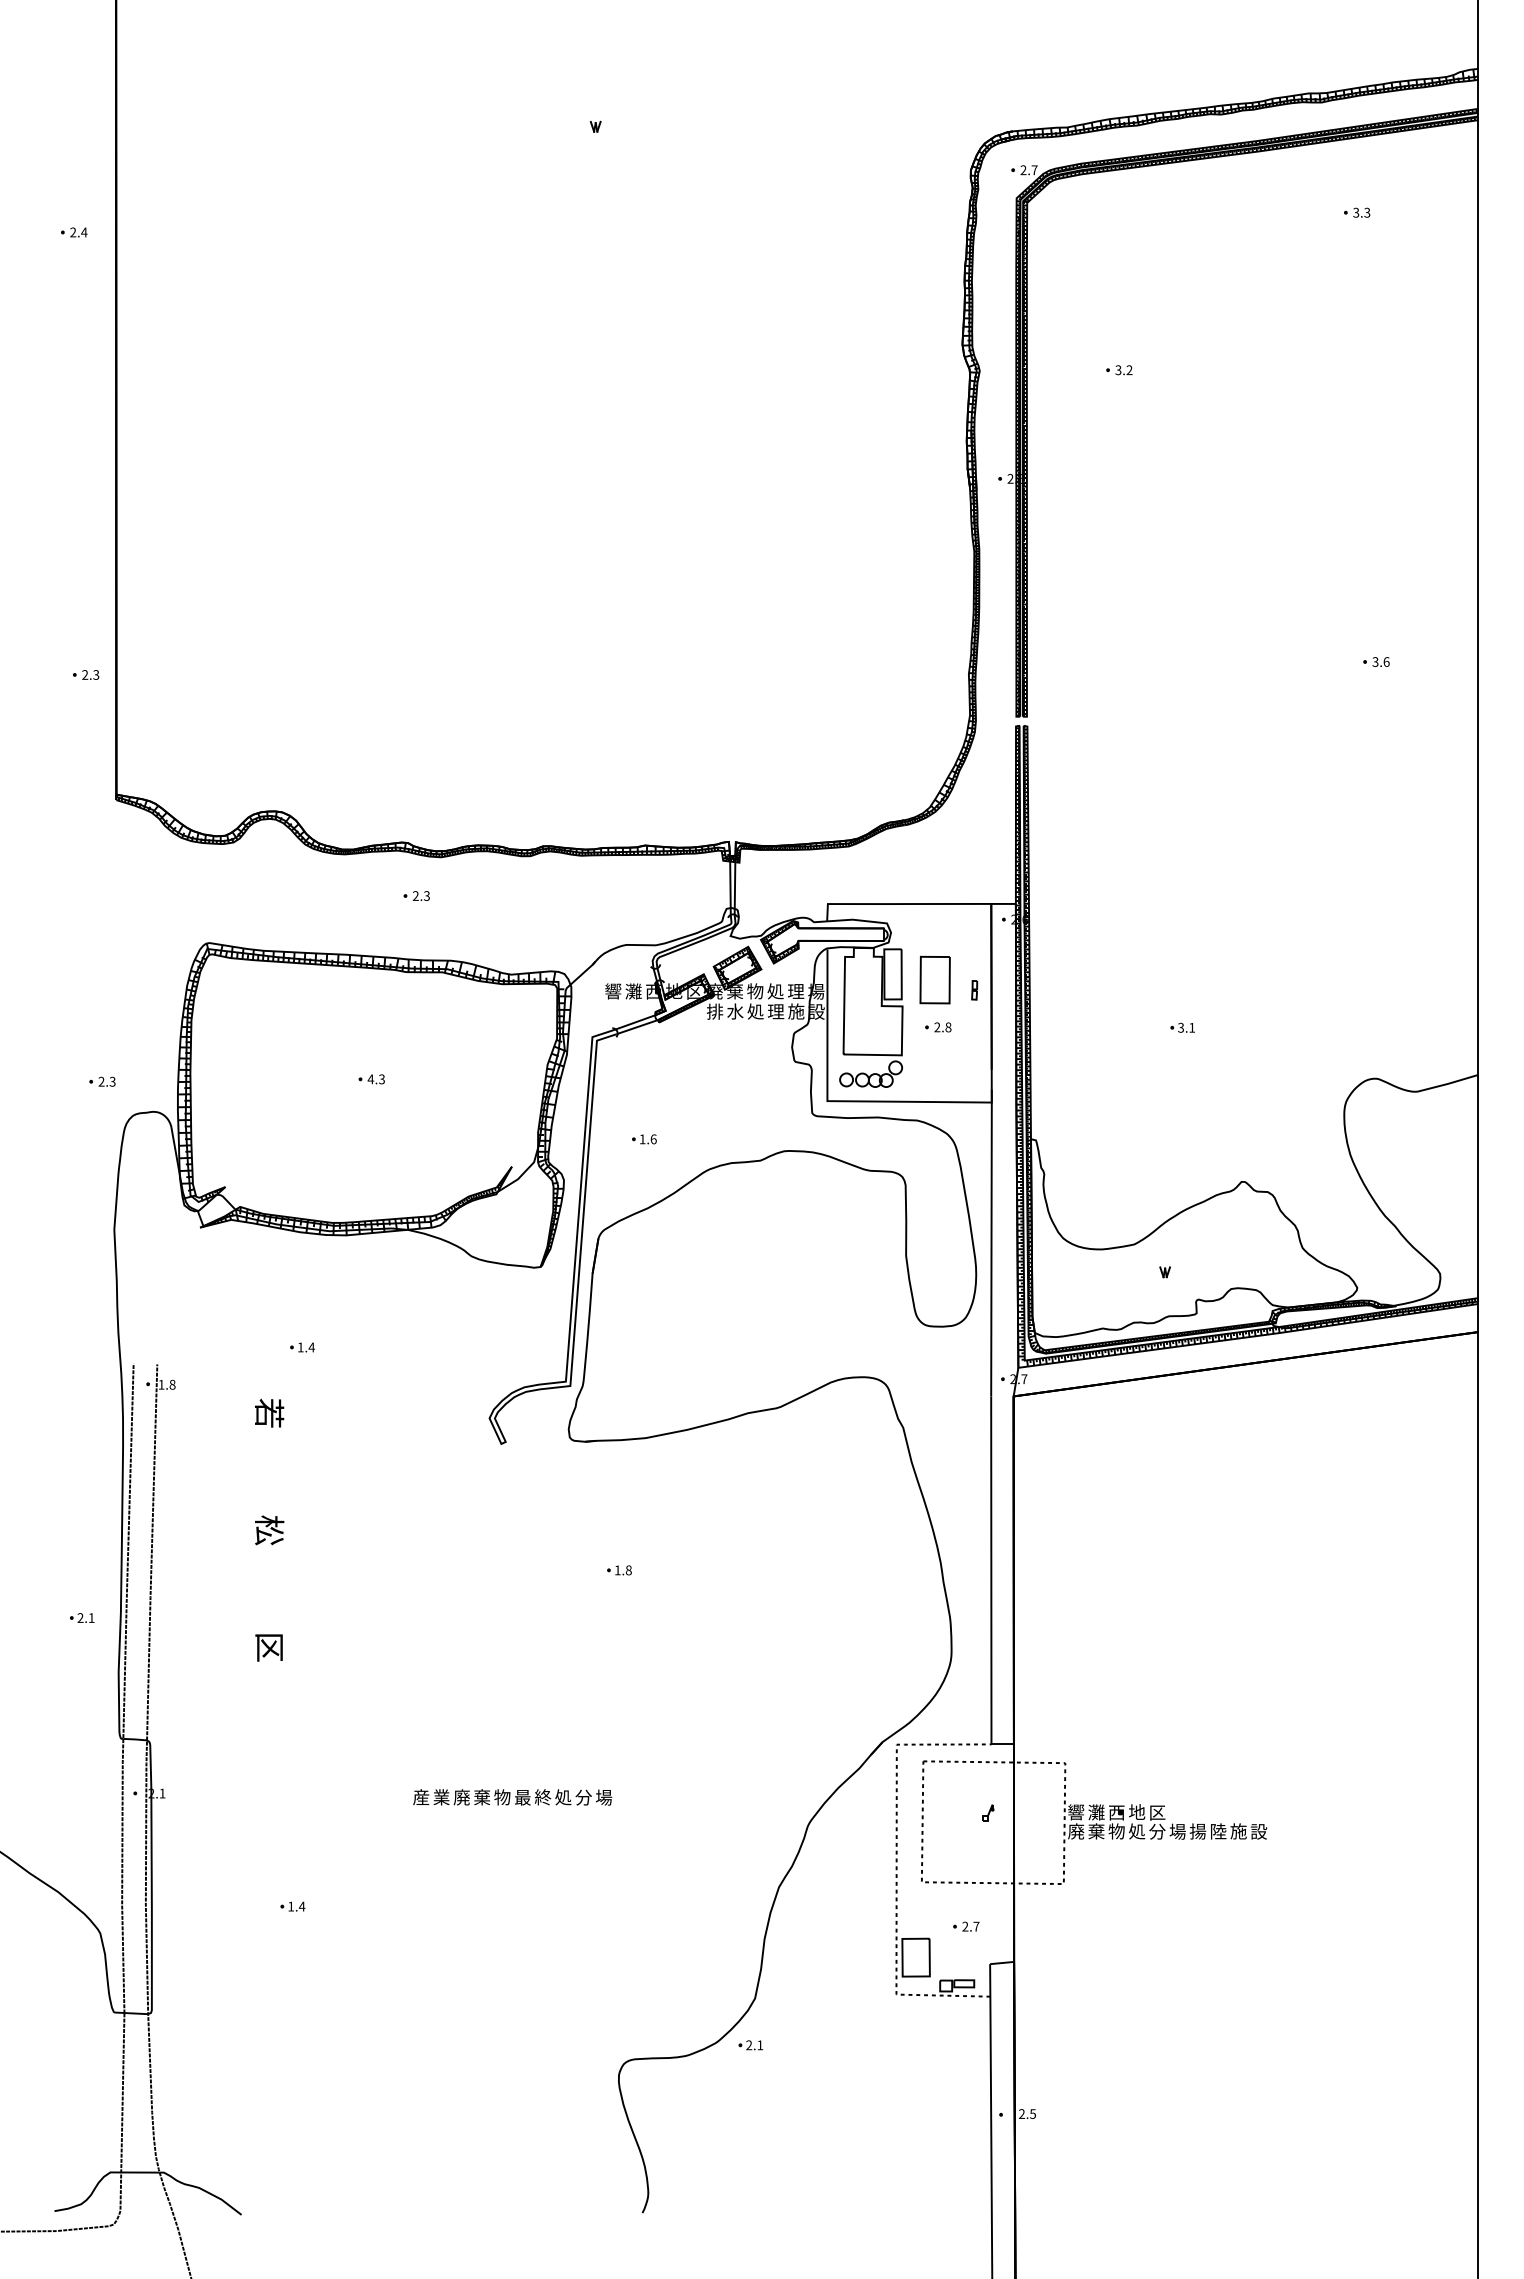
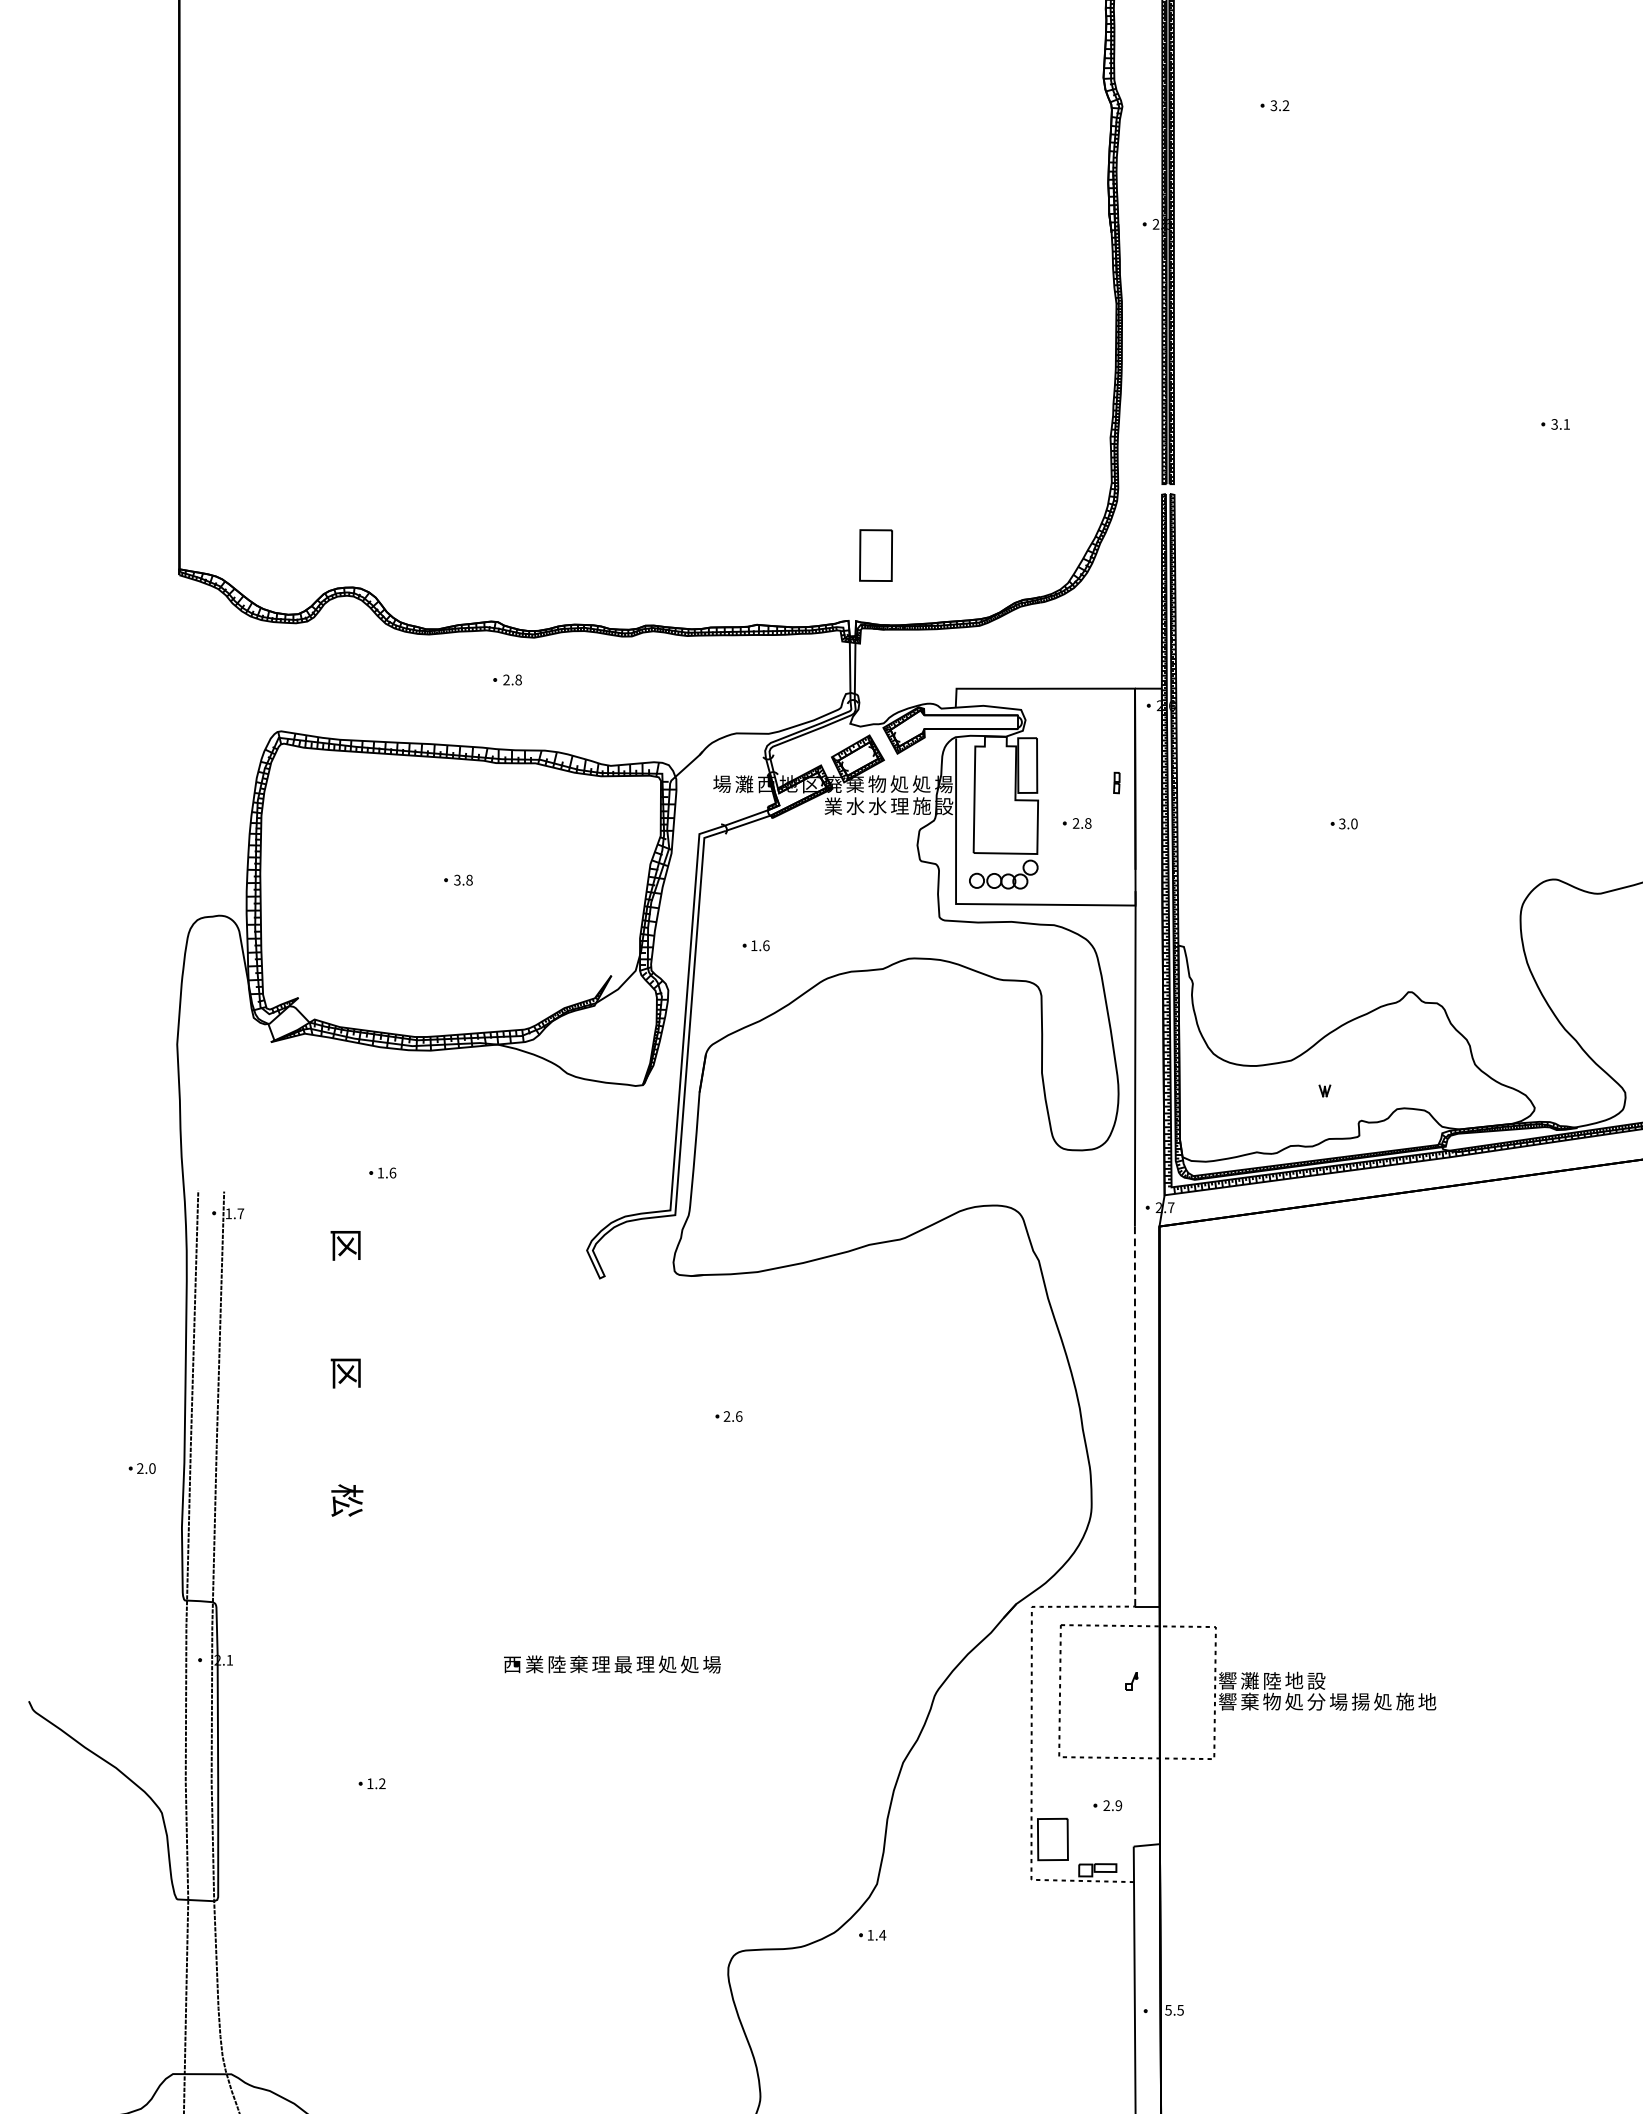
text: (1386, 661) -> (1566, 423), 3.6 -> 3.1
part: (86, 674) -> (146, 438), removed
text: (426, 895) -> (518, 679), 2.3 -> 2.8
part: (934, 979) -> (875, 554), moved
text: (613, 991) -> (722, 784), 響 -> 場
text: (795, 991) -> (921, 784), 理 -> 処
text: (715, 1011) -> (833, 806), 排 -> 業
text: (755, 1011) -> (877, 806), 処 -> 水
text: (1192, 1027) -> (1354, 823), 3.1 -> 3.0
text: (375, 1079) -> (462, 880), 4.3 -> 3.8
part: (102, 1081) -> (164, 882), removed
text: (311, 1347) -> (392, 1173), 1.4 -> 1.6
text: (172, 1384) -> (240, 1213), 1.8 -> 1.7
text: (269, 1412) -> (346, 1244), 若 -> 区
text: (269, 1530) -> (346, 1372), 松 -> 区
text: (622, 1570) -> (732, 1416), 1.8 -> 2.6
line: (991, 1570) -> (1135, 1416), solid -> dashed
text: (91, 1617) -> (152, 1467), 2.1 -> 2.0
text: (269, 1647) -> (346, 1500), 区 -> 松
text: (421, 1797) -> (512, 1664), 産 -> 西
text: (461, 1797) -> (556, 1664), 廃 -> 陸
text: (502, 1797) -> (601, 1664), 物 -> 理
text: (542, 1797) -> (644, 1664), 終 -> 理
text: (583, 1797) -> (689, 1664), 分 -> 処
text: (1116, 1812) -> (1271, 1680), 西 -> 陸
text: (1157, 1812) -> (1316, 1680), 区 -> 設
text: (1076, 1831) -> (1228, 1701), 廃 -> 響
text: (1218, 1831) -> (1383, 1701), 陸 -> 処
text: (1258, 1831) -> (1426, 1701), 設 -> 地
text: (301, 1906) -> (381, 1783), 1.4 -> 1.2
text: (976, 1926) -> (1118, 1805), 2.7 -> 2.9
text: (754, 2045) -> (876, 1935), 2.1 -> 1.4
text: (1021, 2113) -> (1168, 2009), 2.5 -> 5.5

